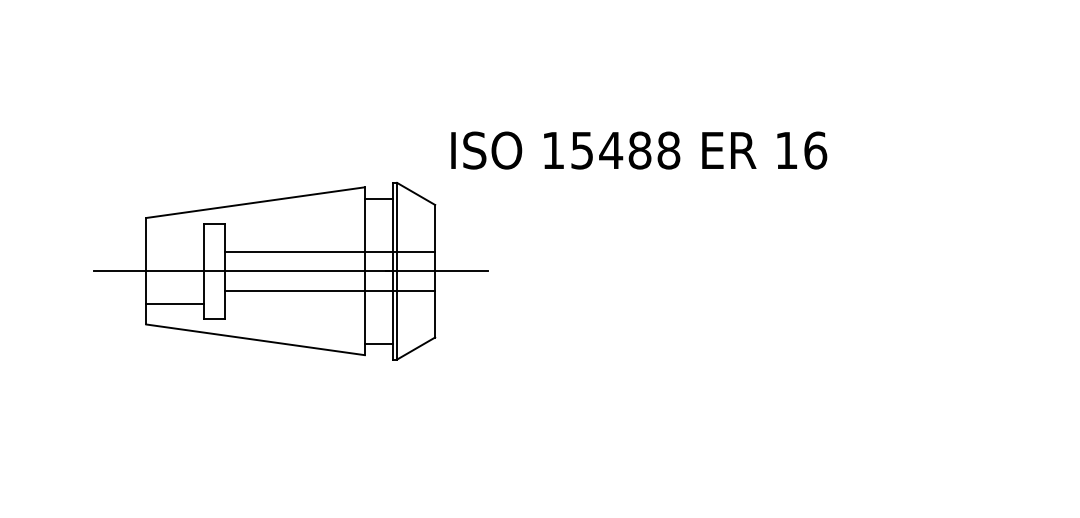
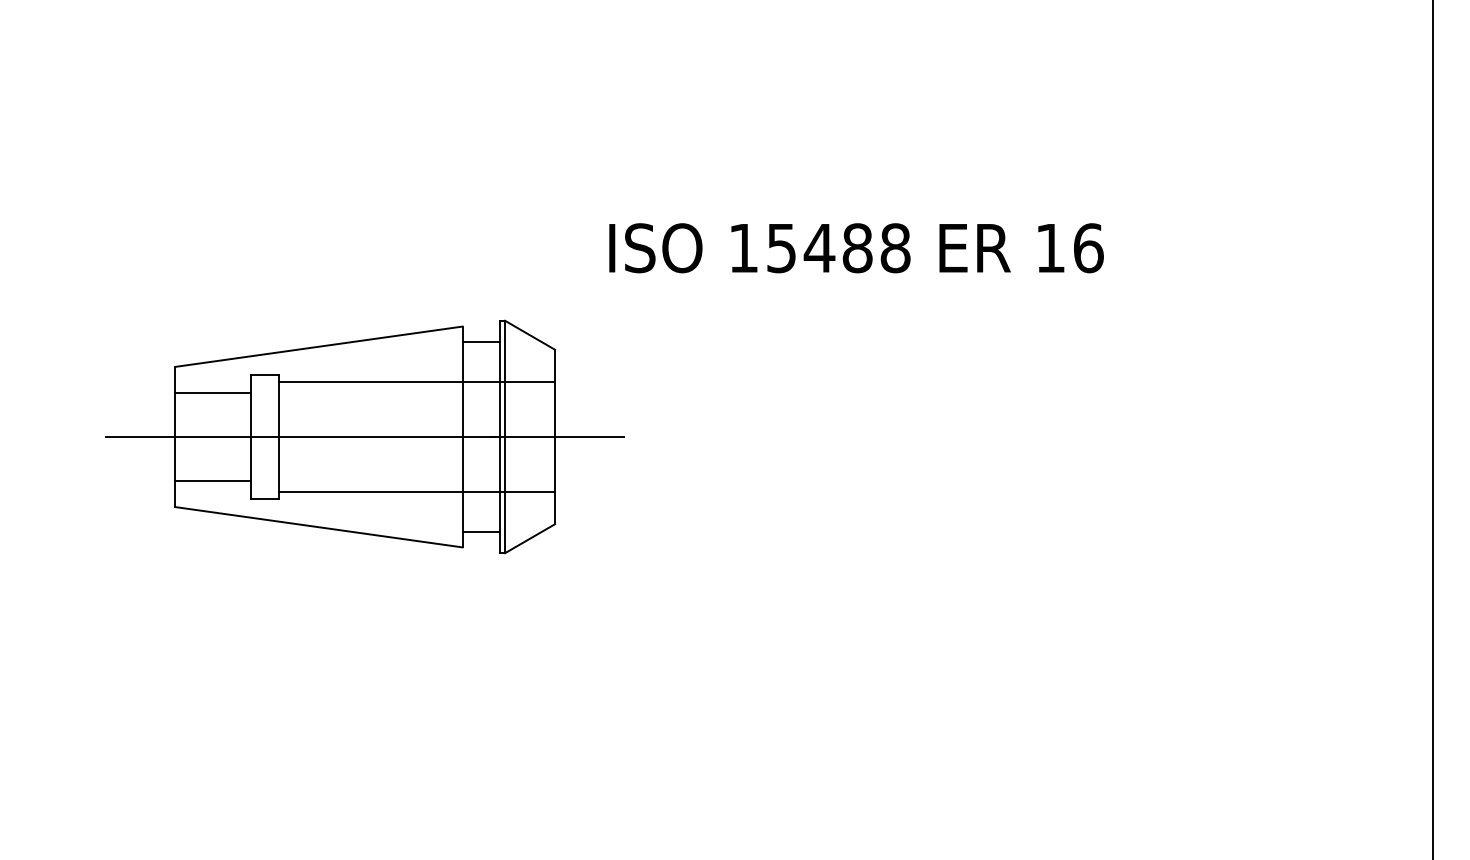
text: (639, 150) -> (856, 248), moved
line: (175, 238) -> (213, 393), added
line: (329, 251) -> (416, 381), moved
line: (329, 291) -> (416, 492), moved

